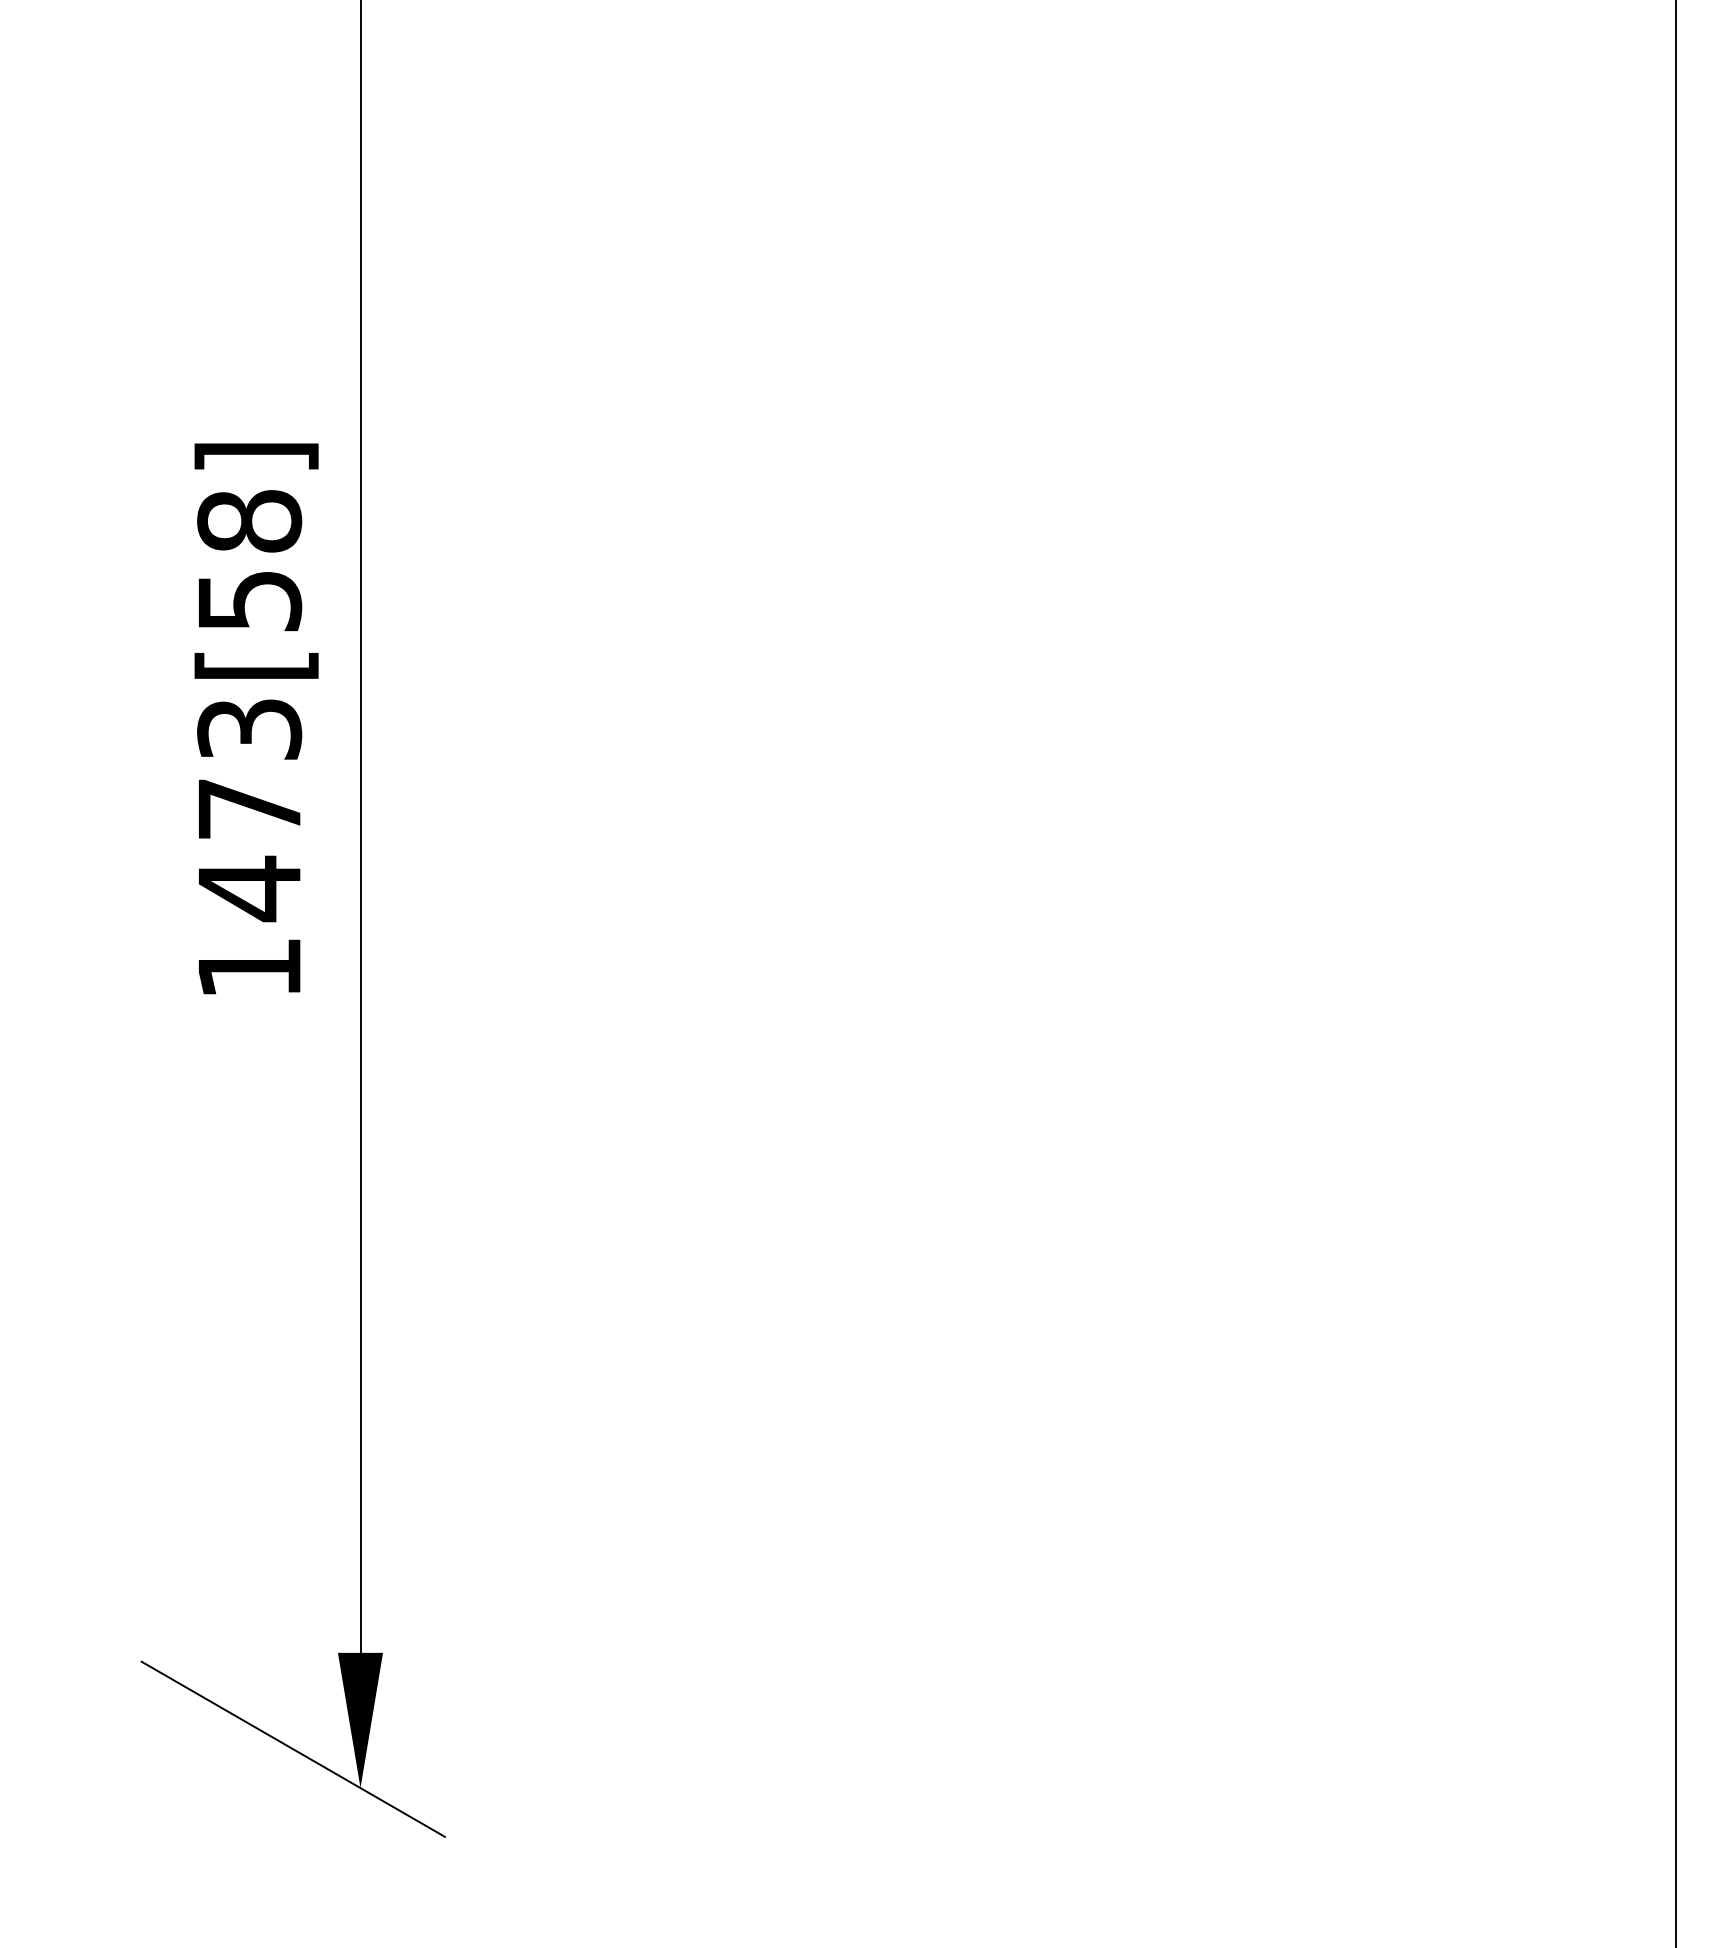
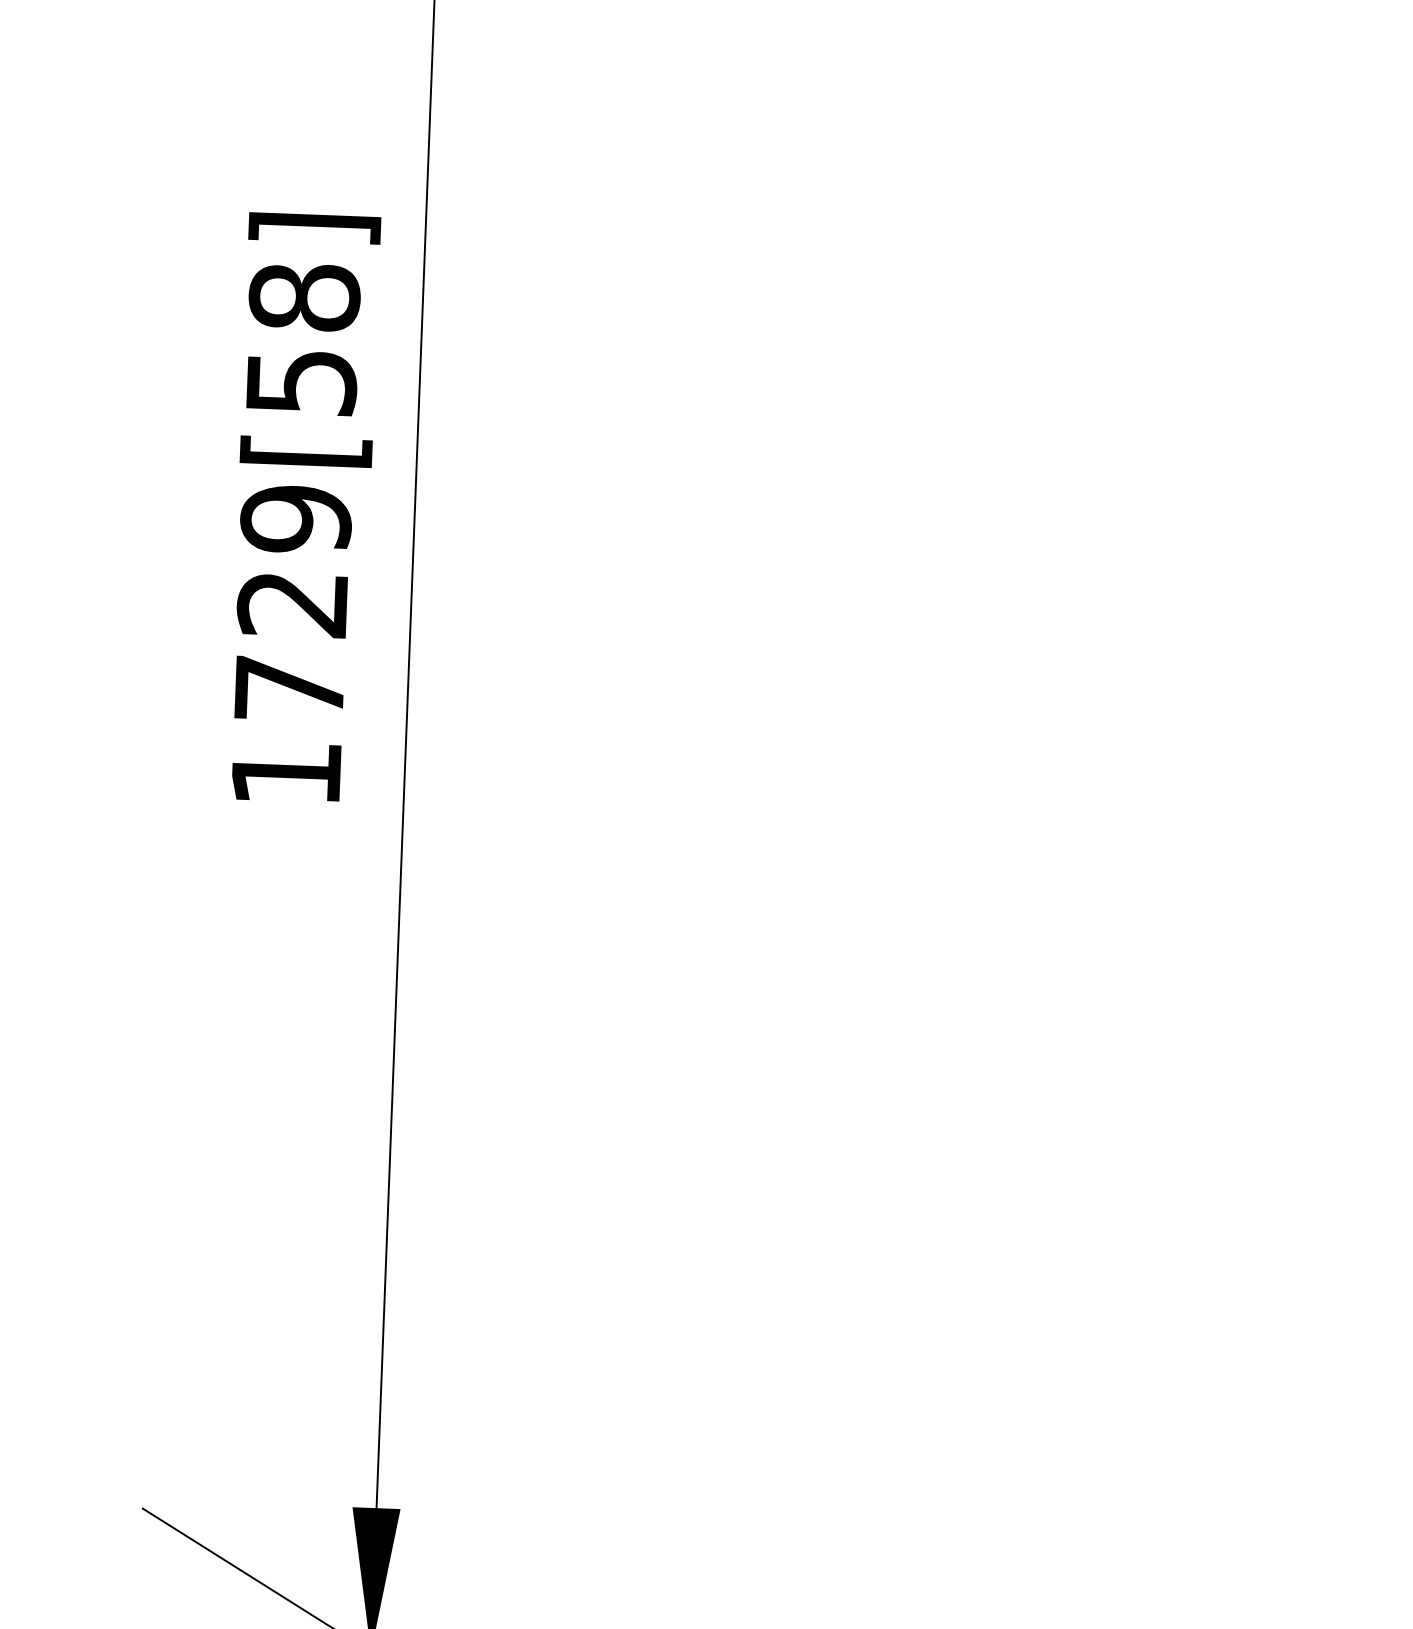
text: (249, 810) -> (292, 605), 1473[58] -> 1729[58]

